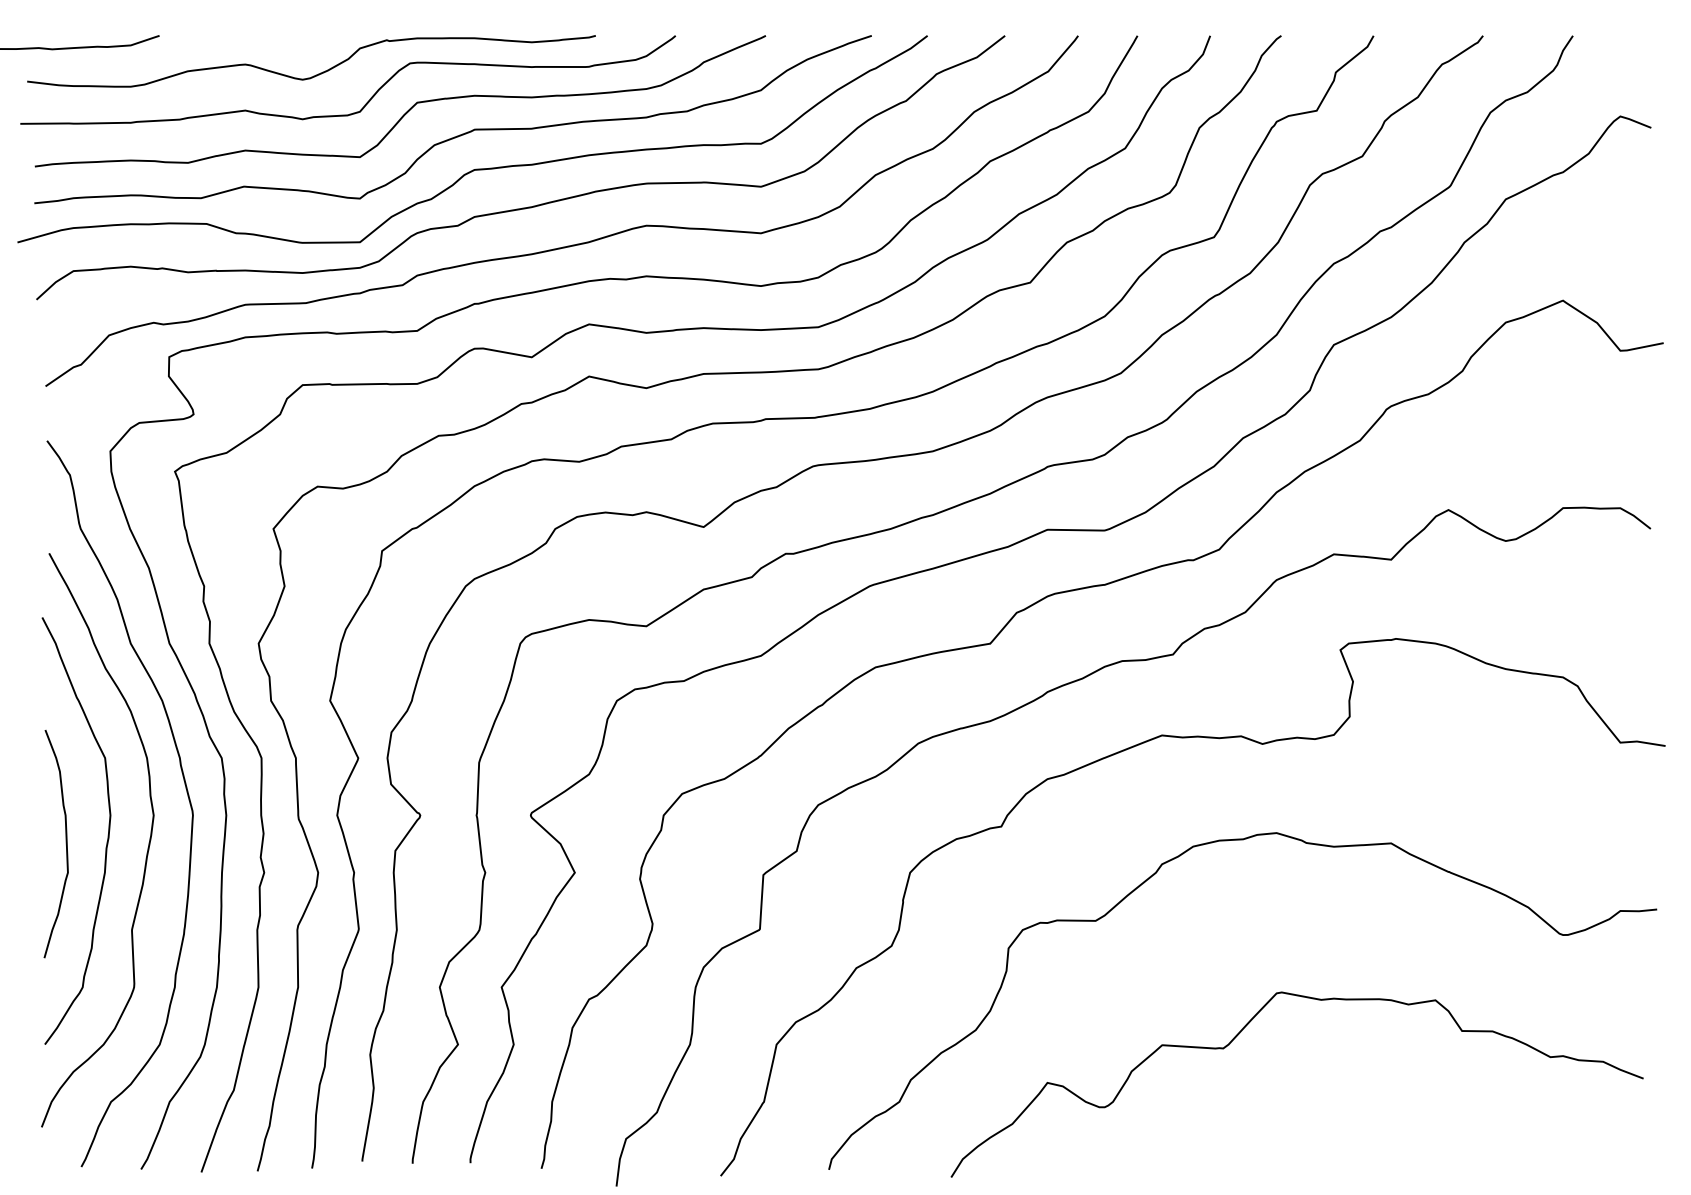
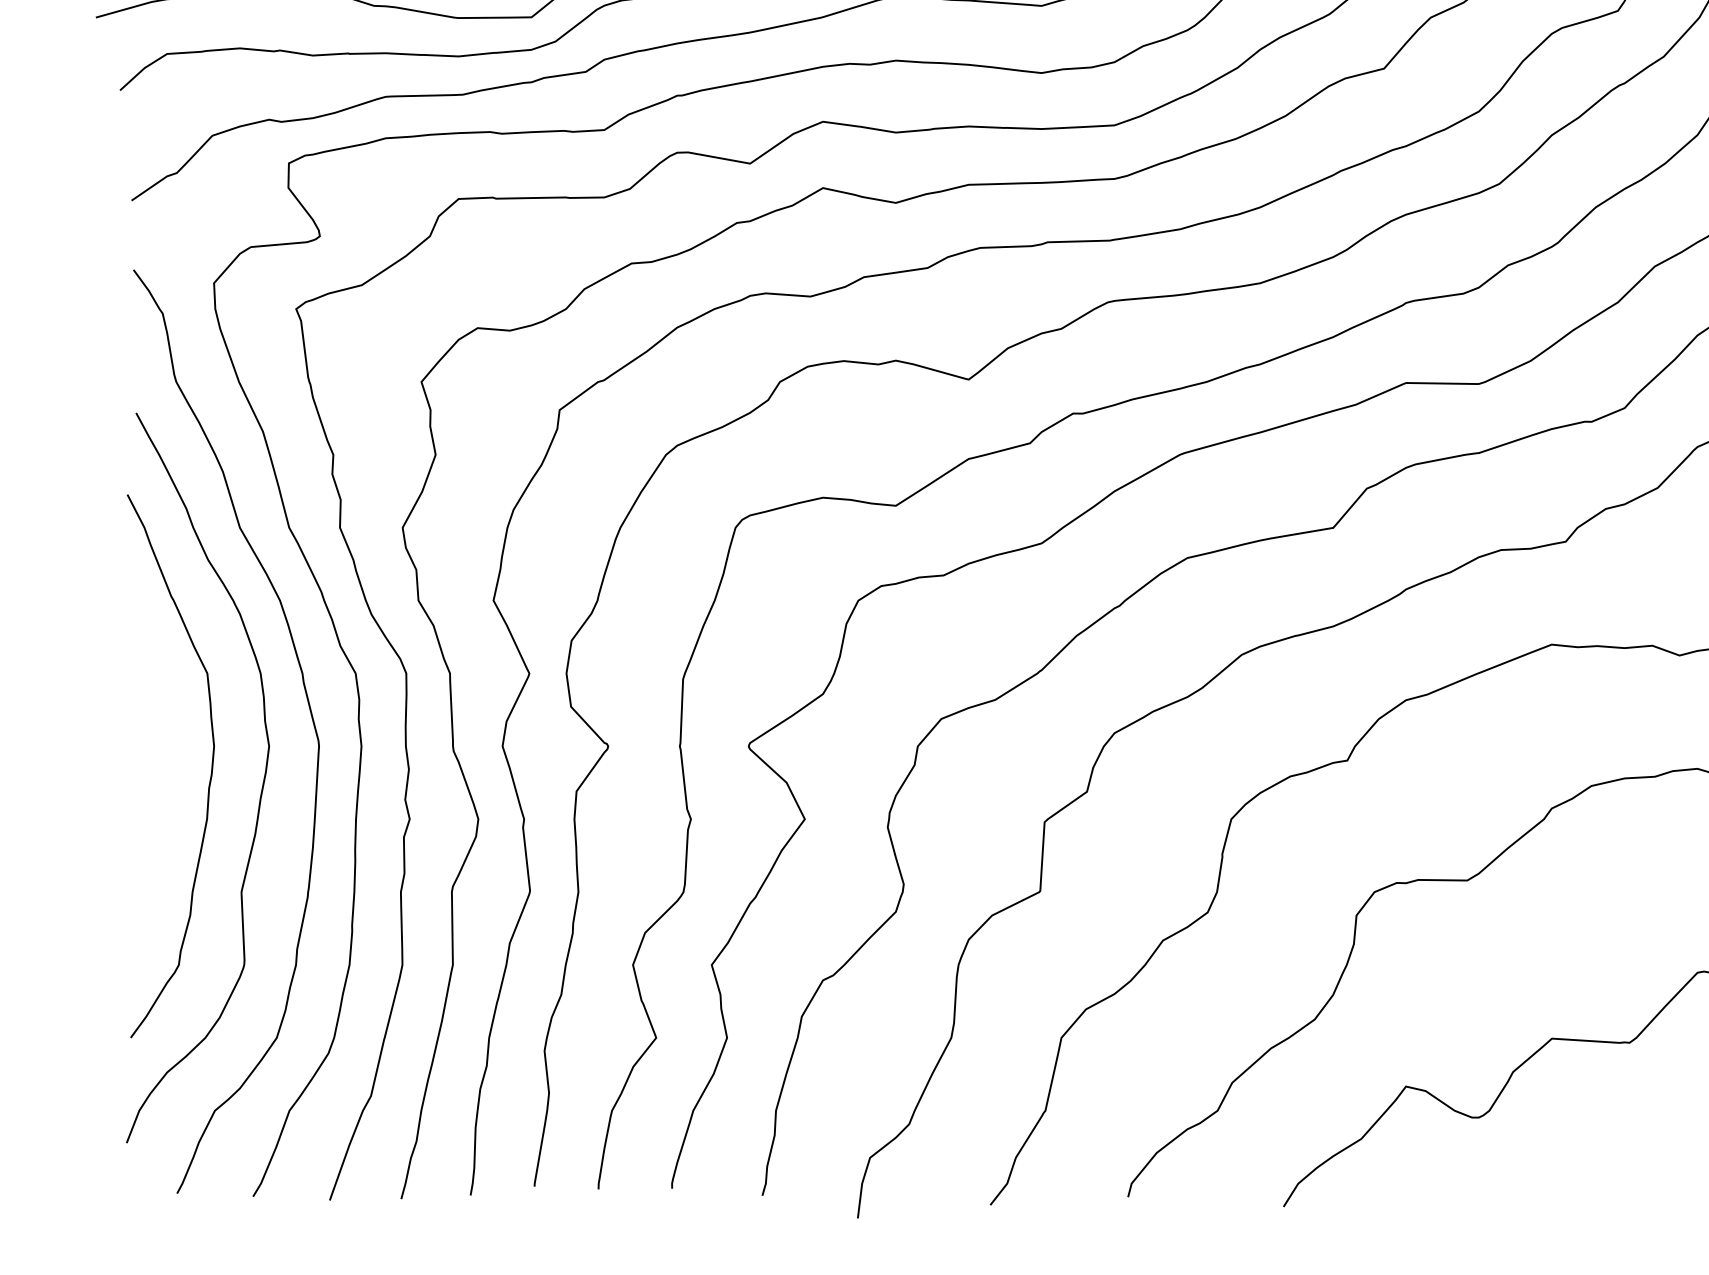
curve: (65, 844) -> (156, 783), removed

